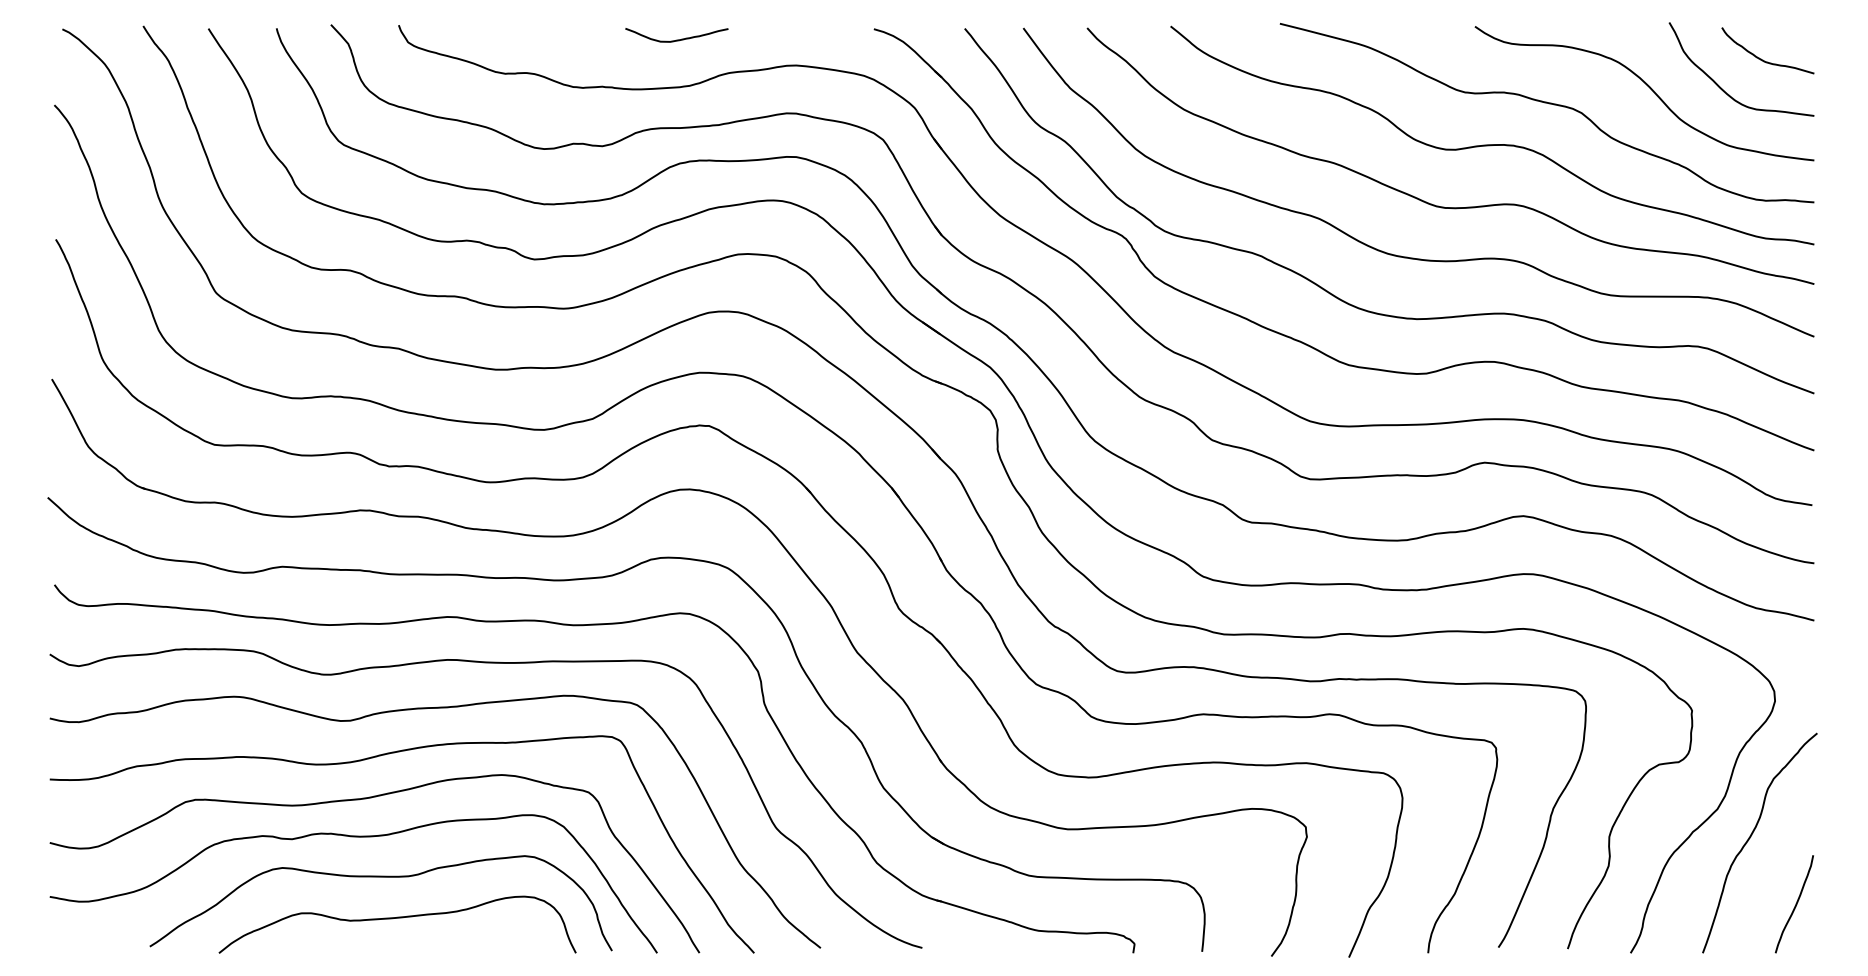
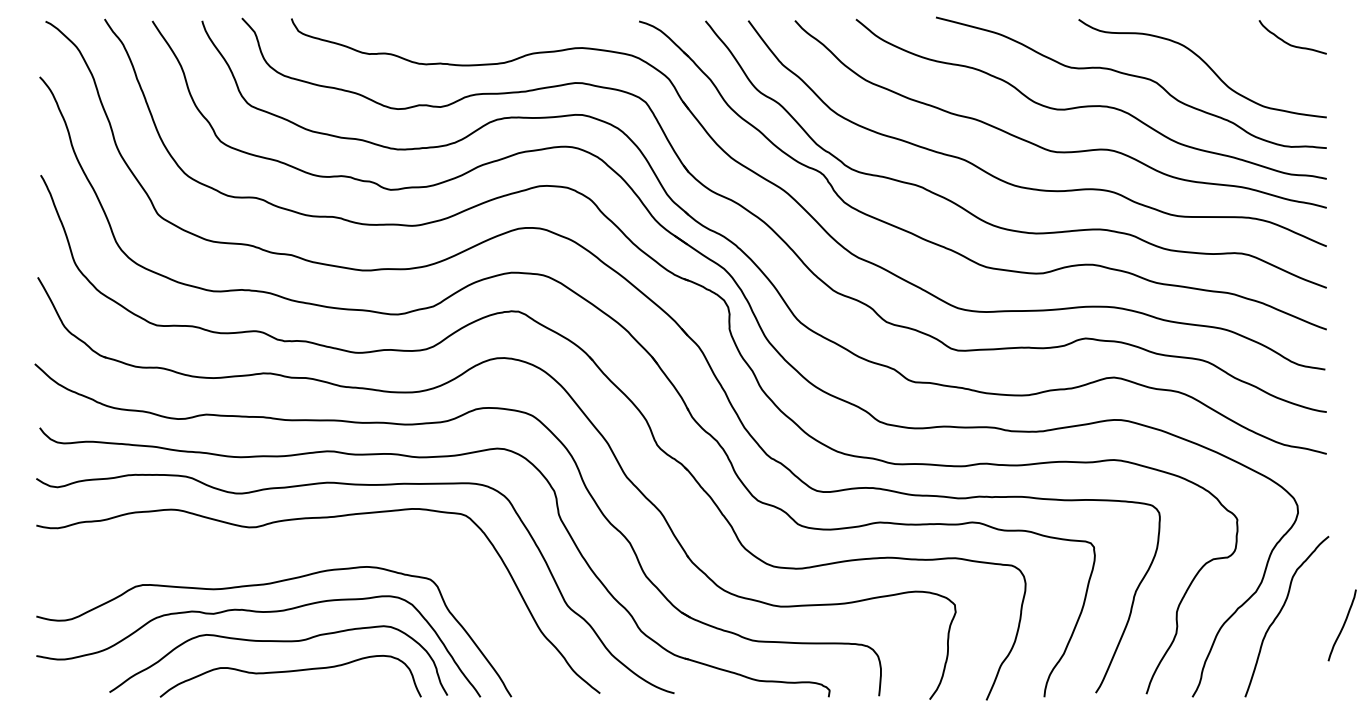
curve: (677, 38) -> (495, 28), removed
curve: (1722, 88) -> (1259, 64), removed
curve: (382, 756) -> (279, 553), removed
curve: (1794, 904) -> (1342, 625), moved

